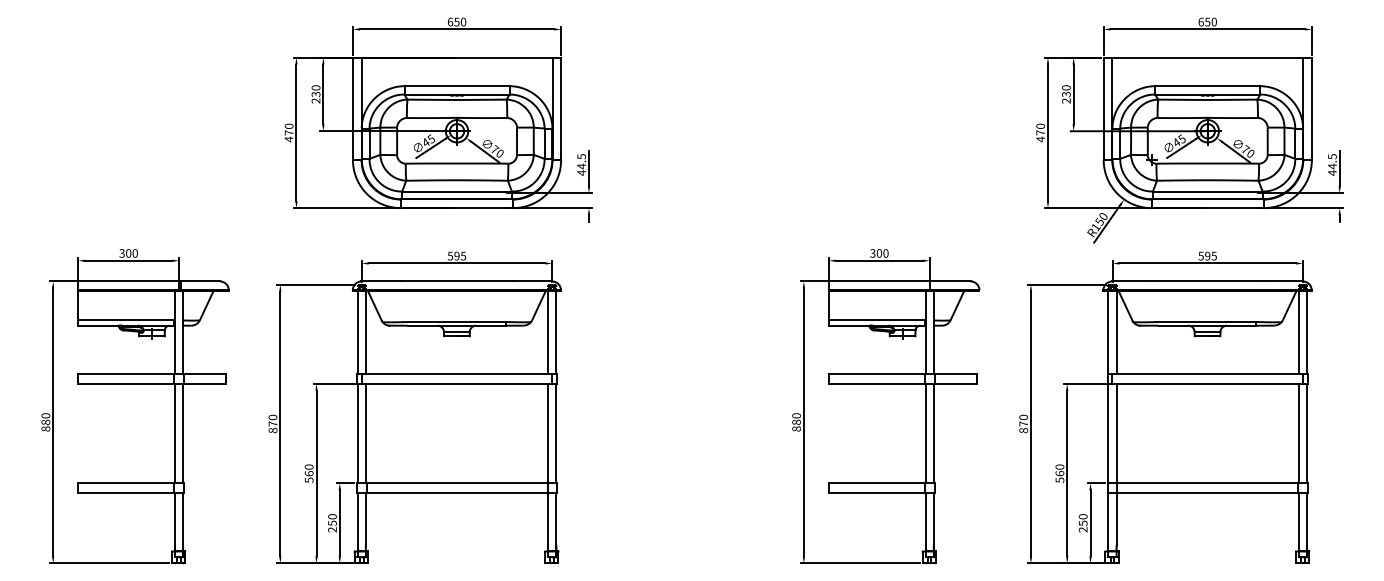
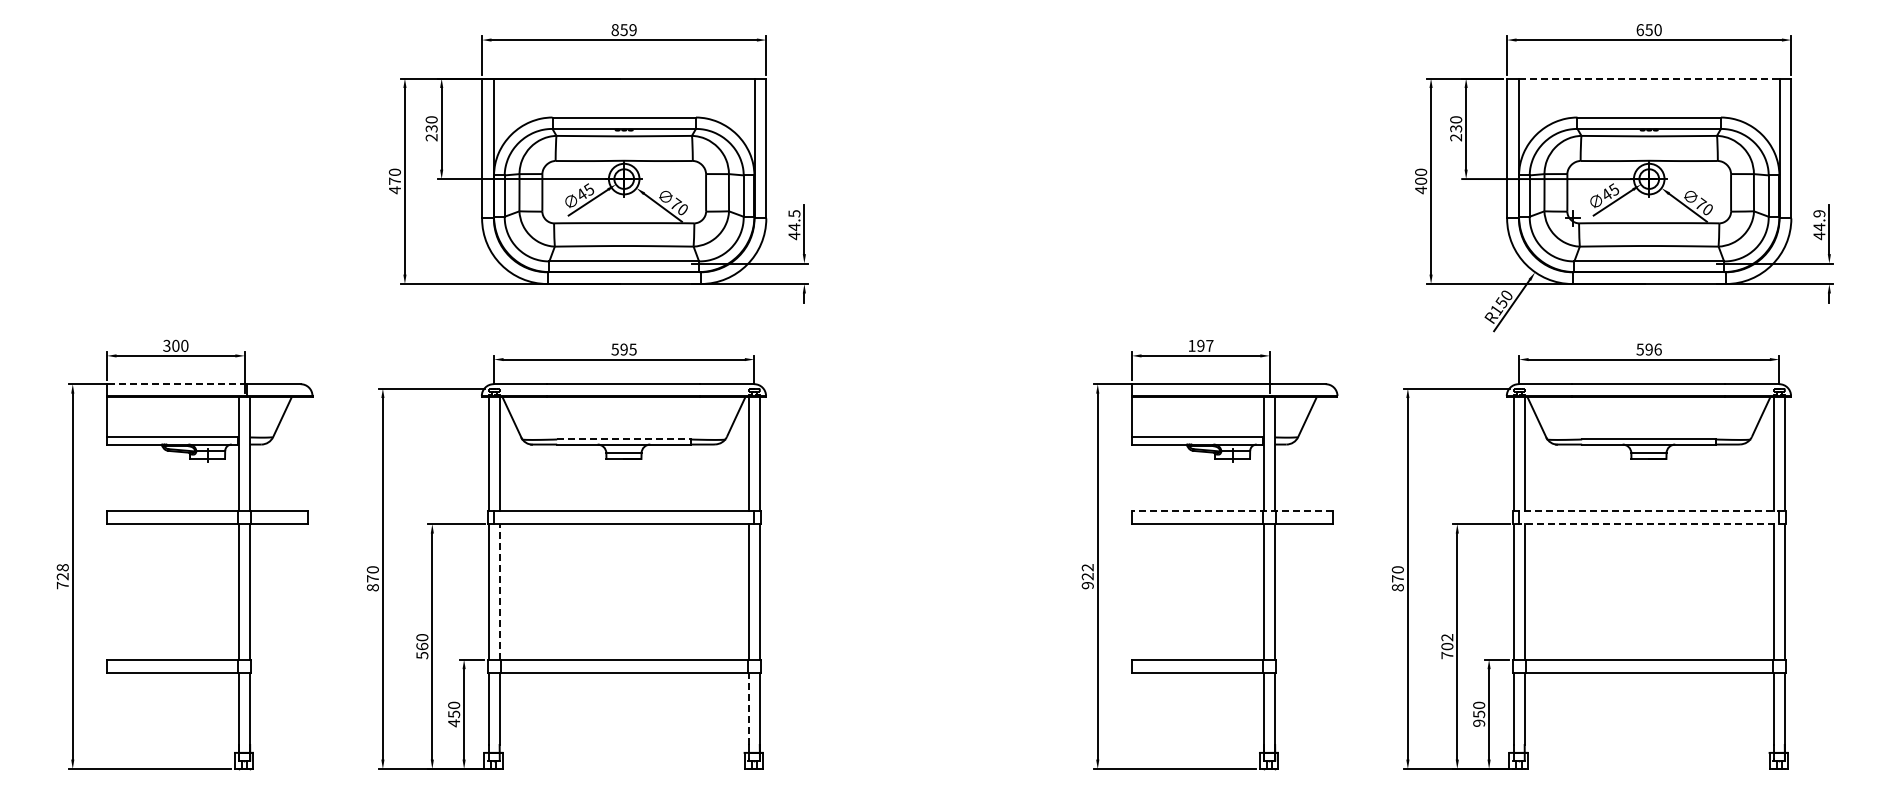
text: (456, 22) -> (623, 30), 650 -> 859
line: (1207, 57) -> (1649, 78), solid -> dashed
text: (1040, 132) -> (1421, 180), 470 -> 400
text: (1332, 156) -> (1819, 213), 44.5 -> 44.9
text: (879, 253) -> (1200, 345), 300 -> 197
text: (1213, 256) -> (1657, 349), 595 -> 596
line: (129, 281) -> (176, 384), solid -> dashed
line: (456, 321) -> (623, 439), solid -> dashed
line: (902, 374) -> (1232, 511), solid -> dashed
line: (1207, 374) -> (1649, 511), solid -> dashed
line: (1207, 384) -> (1649, 524), solid -> dashed
text: (45, 422) -> (62, 576), 880 -> 728
text: (796, 422) -> (1087, 576), 880 -> 922
line: (365, 433) -> (499, 591), solid -> dashed
text: (1060, 473) -> (1447, 646), 560 -> 702
line: (548, 519) -> (748, 708), solid -> dashed
text: (332, 529) -> (453, 723), 250 -> 450
text: (1083, 529) -> (1479, 722), 250 -> 950

